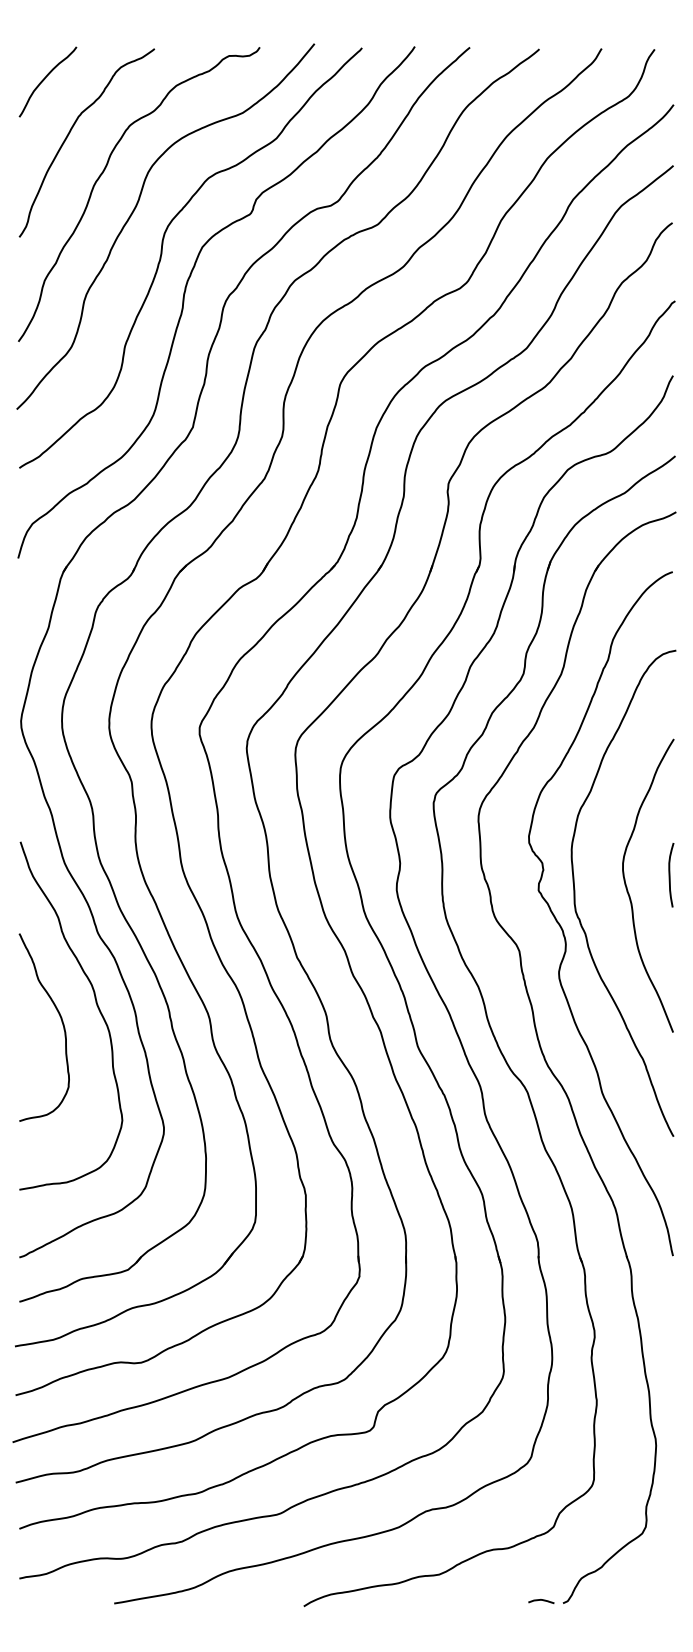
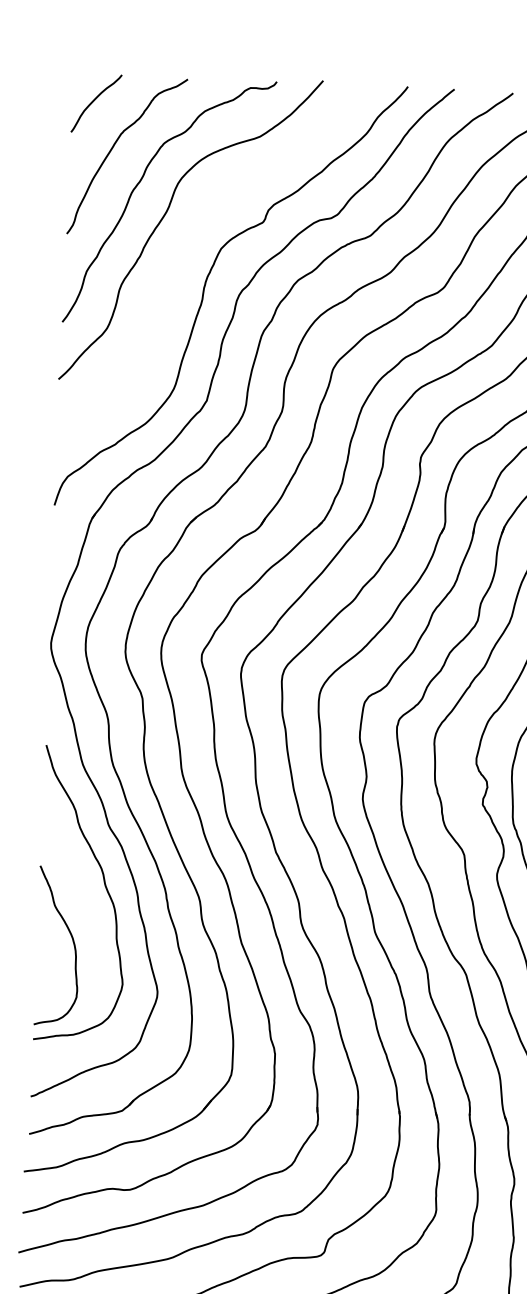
curve: (162, 254) -> (187, 253), removed
curve: (61, 1022) -> (72, 942), moved

